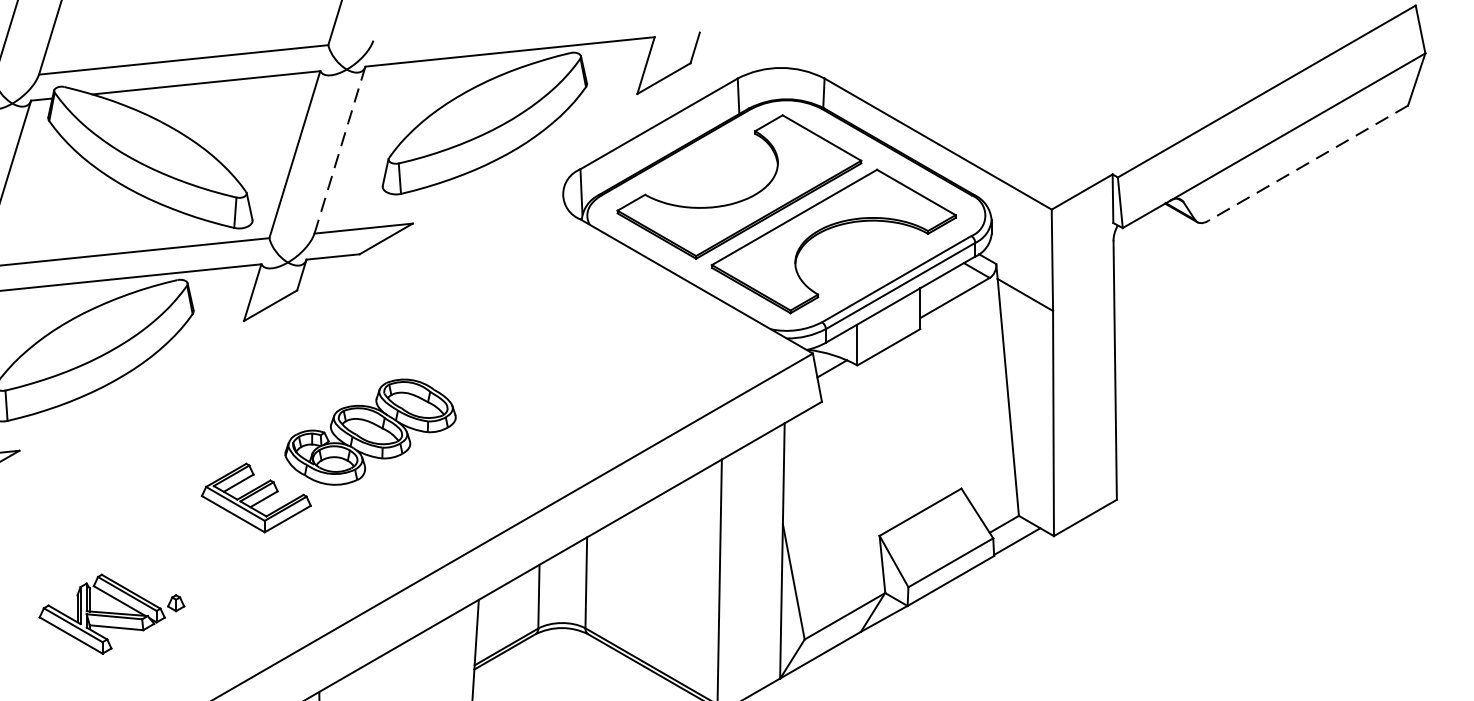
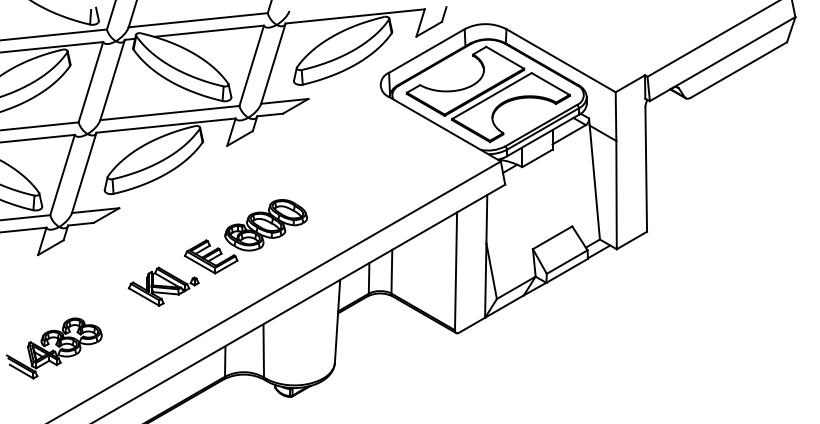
line: (340, 149) -> (273, 63), dashed -> solid
line: (1307, 164) -> (738, 70), dashed -> solid
part: (327, 455) -> (245, 236), moved

